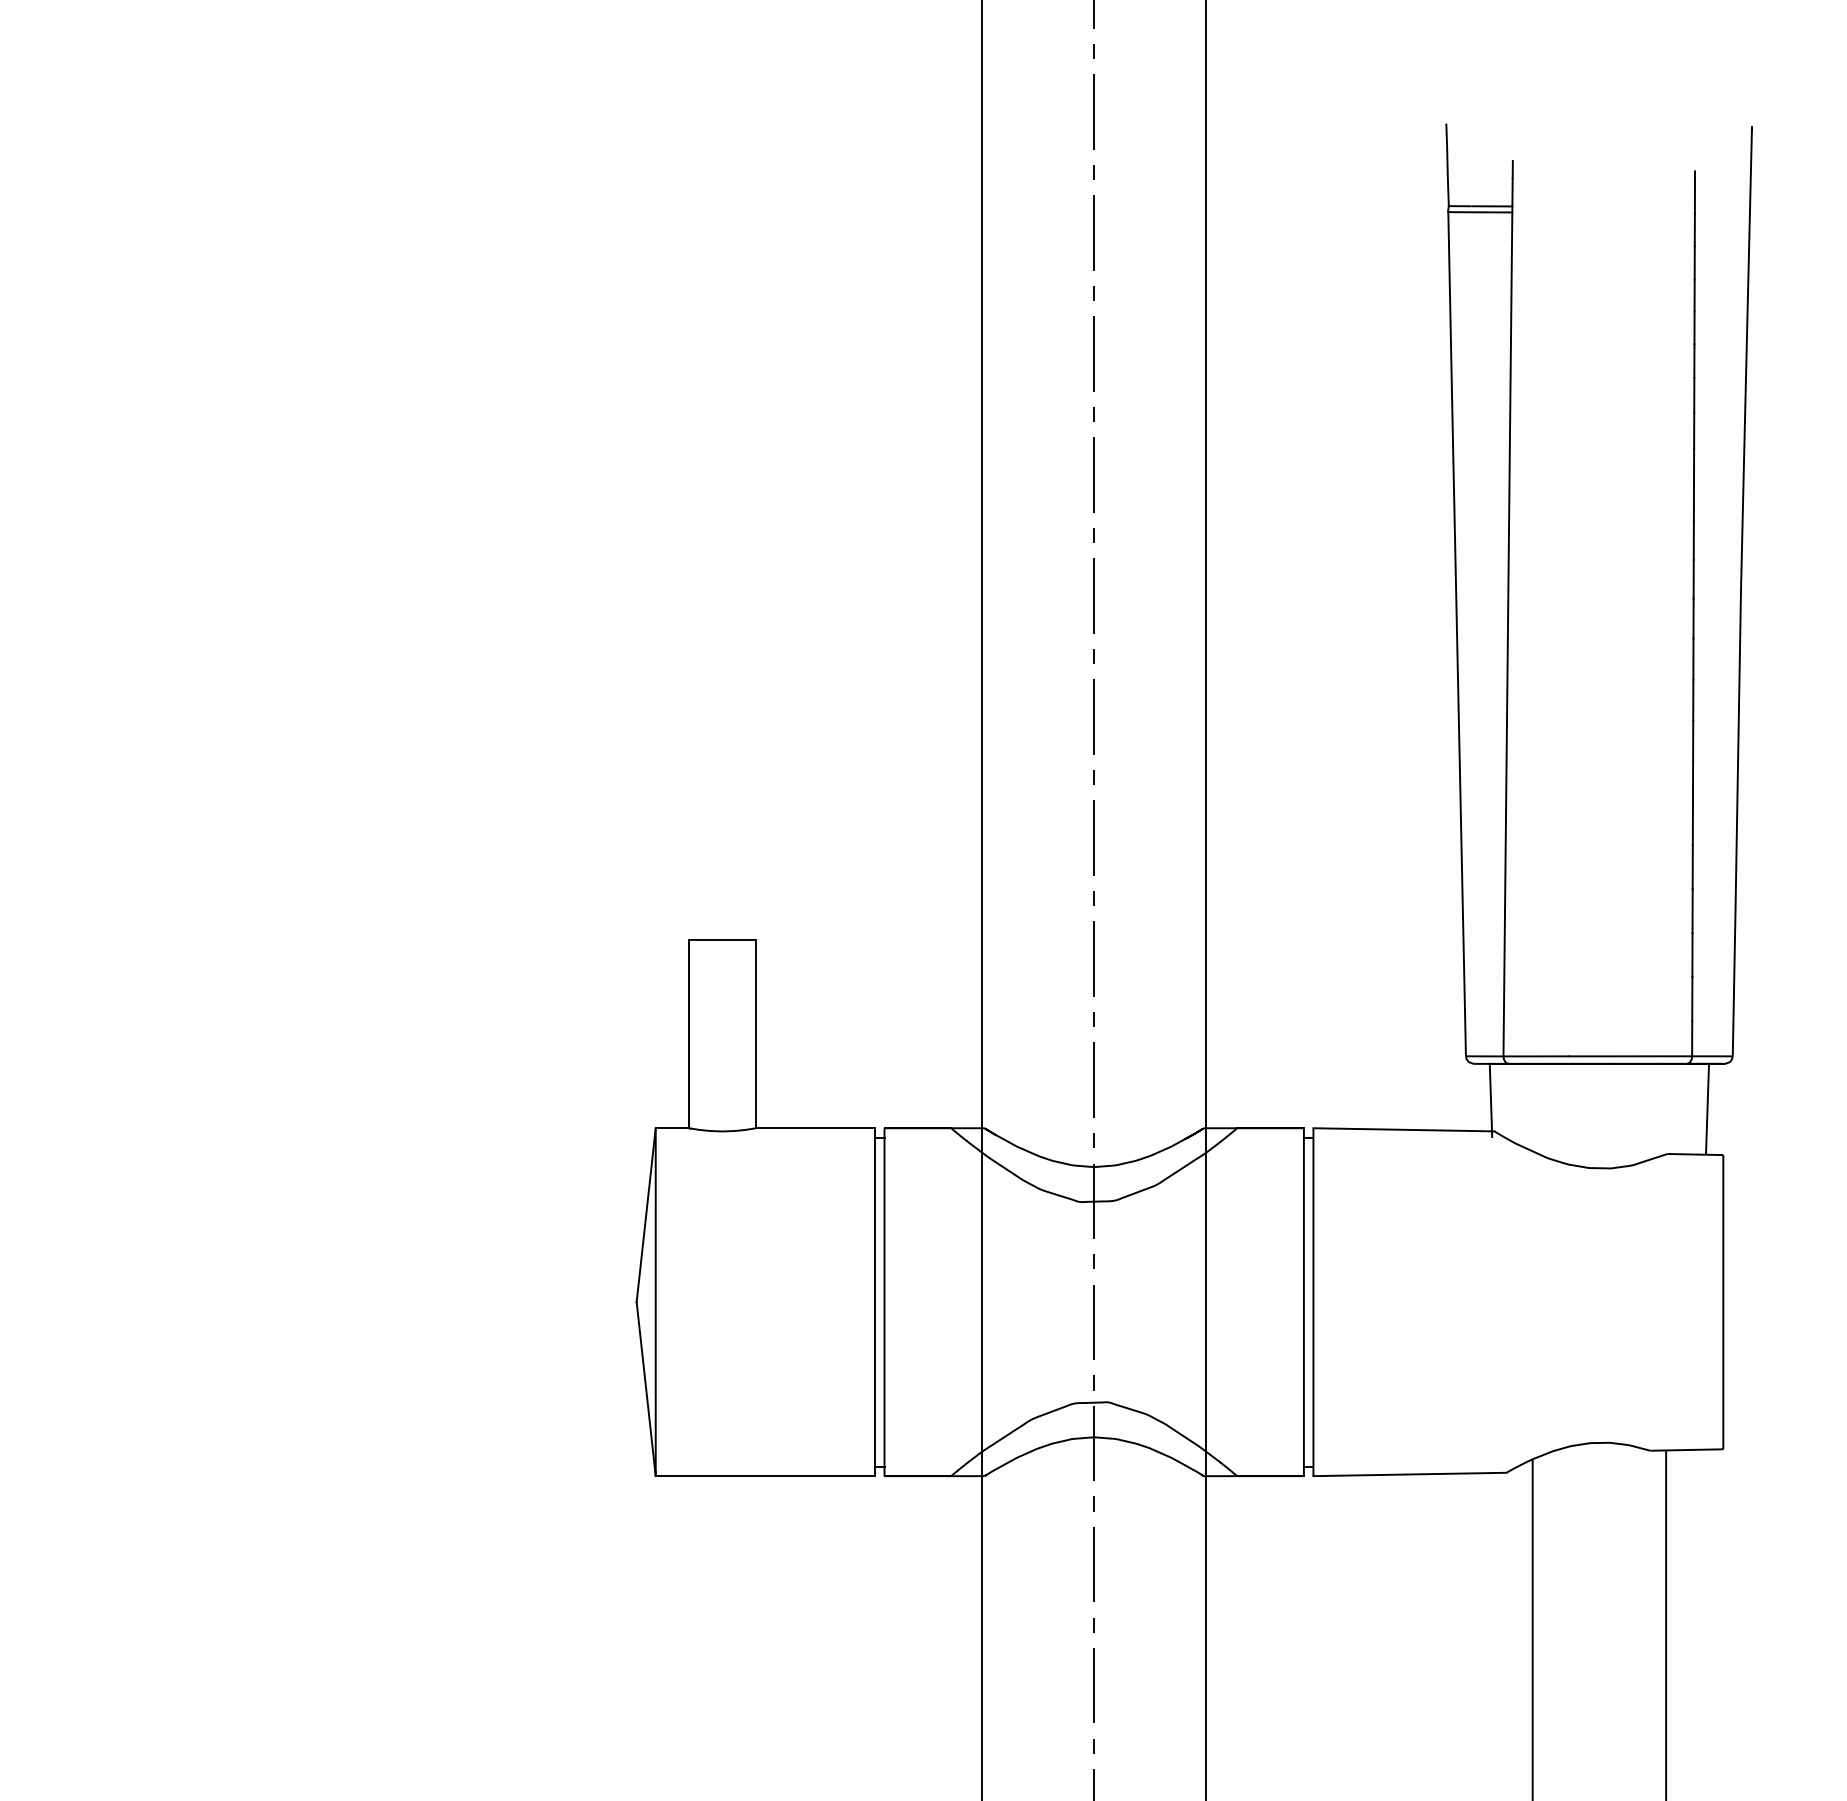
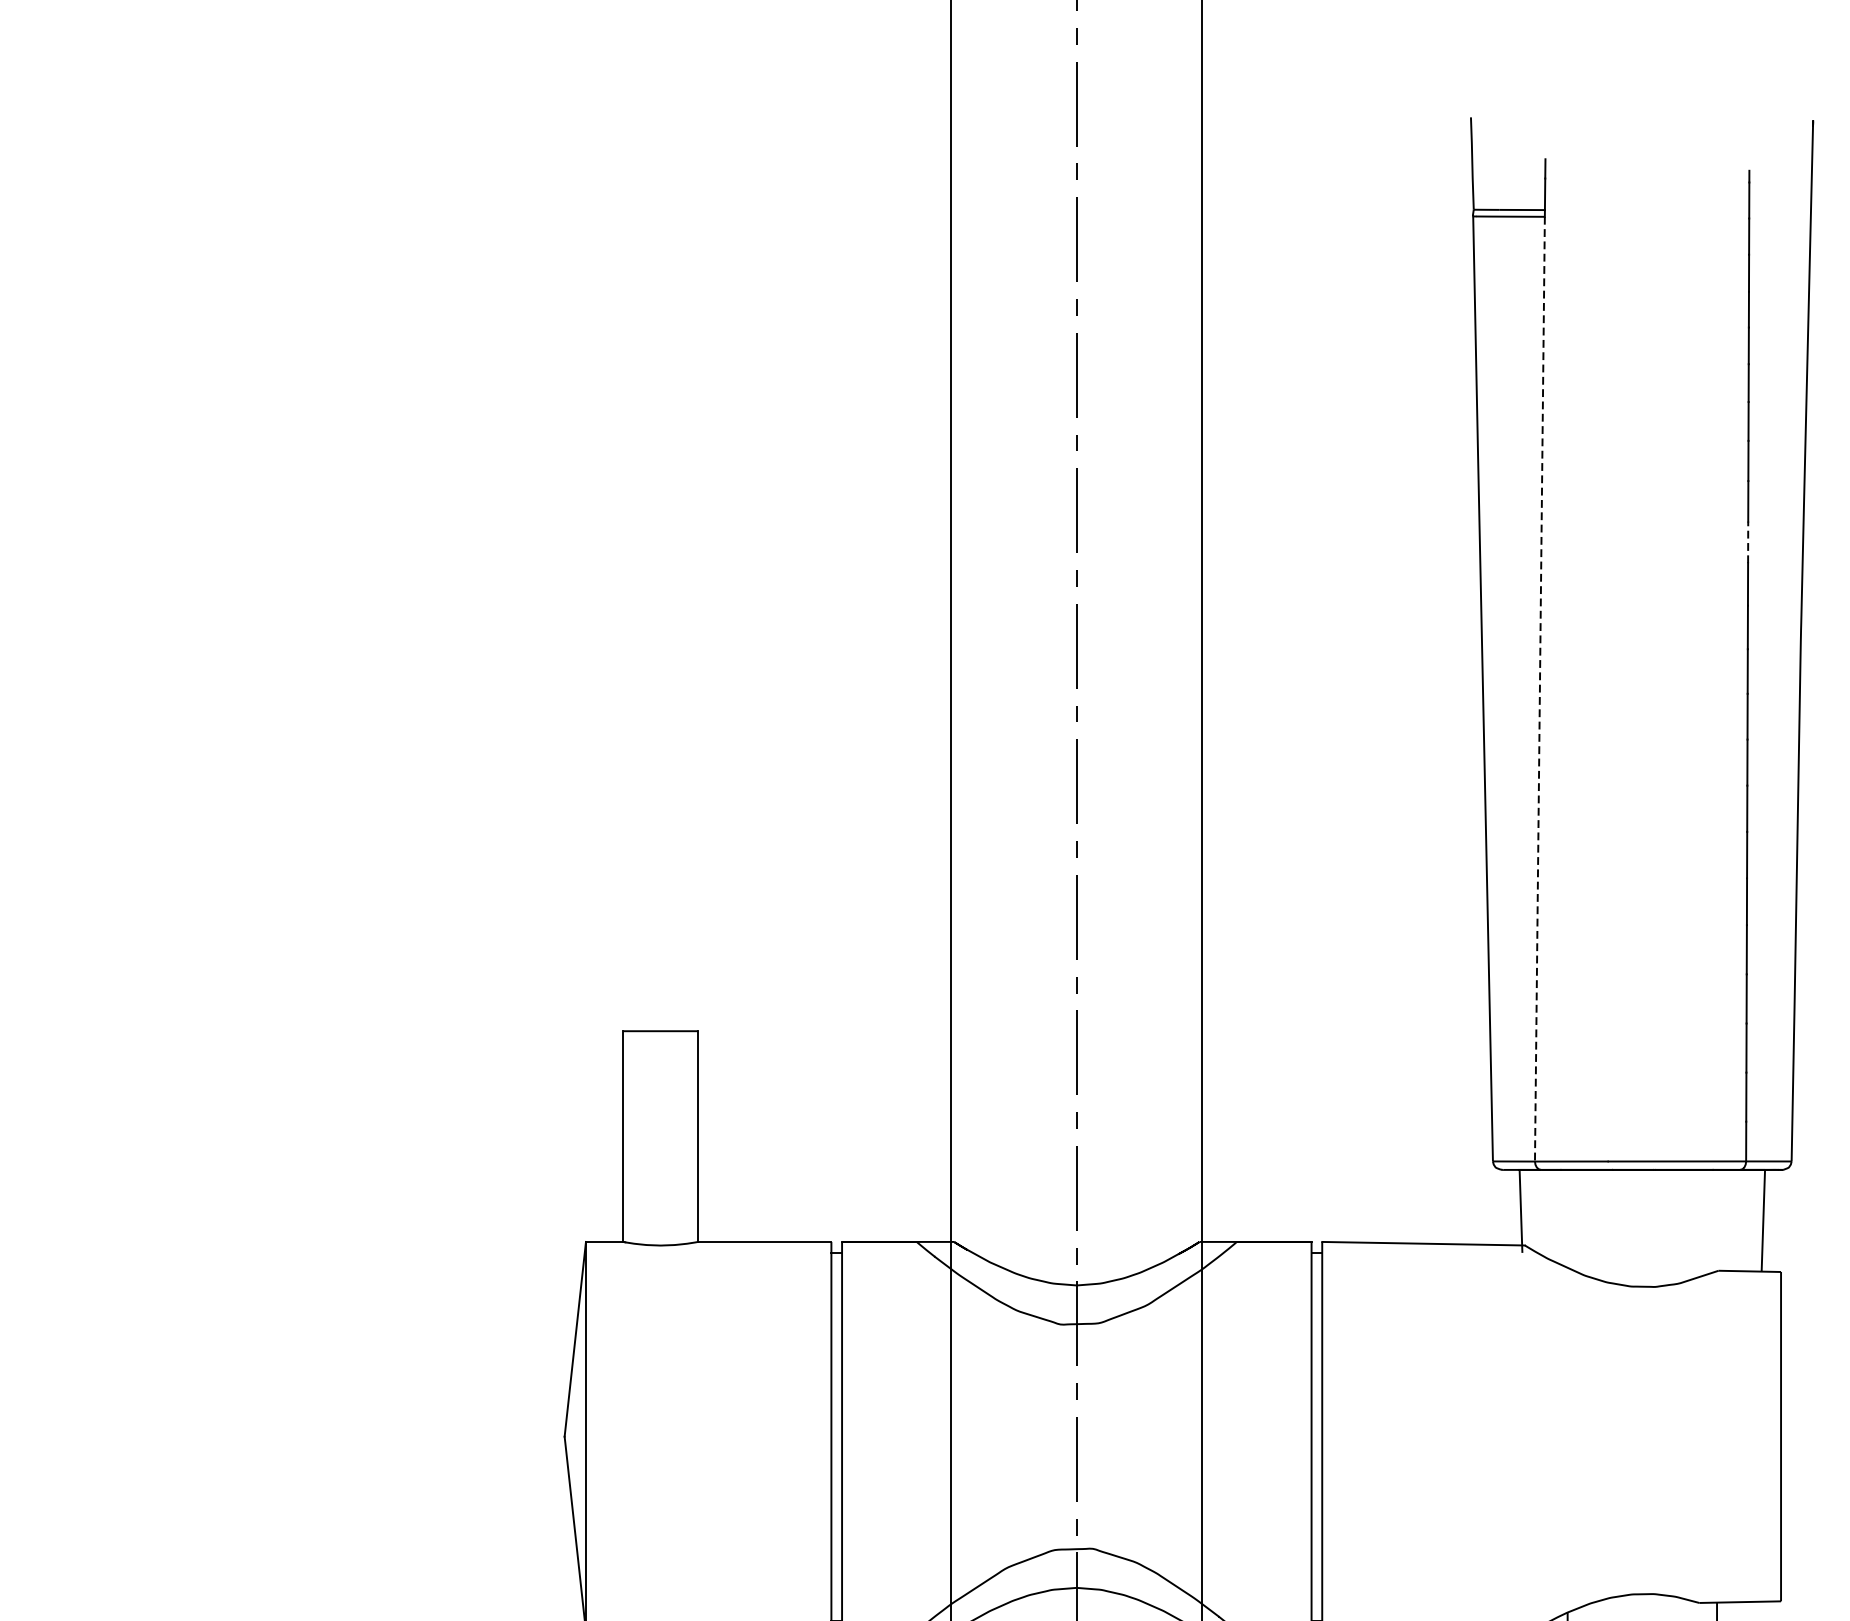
line: (1693, 503) -> (1747, 542), solid -> dashed
line: (1507, 634) -> (1539, 689), solid -> dashed

